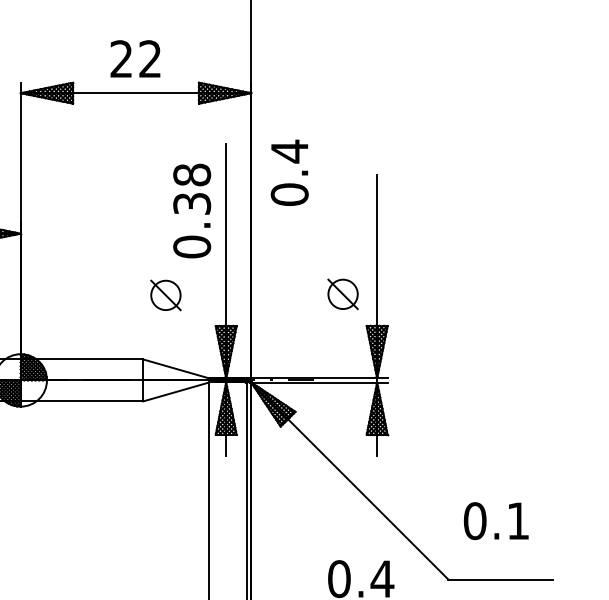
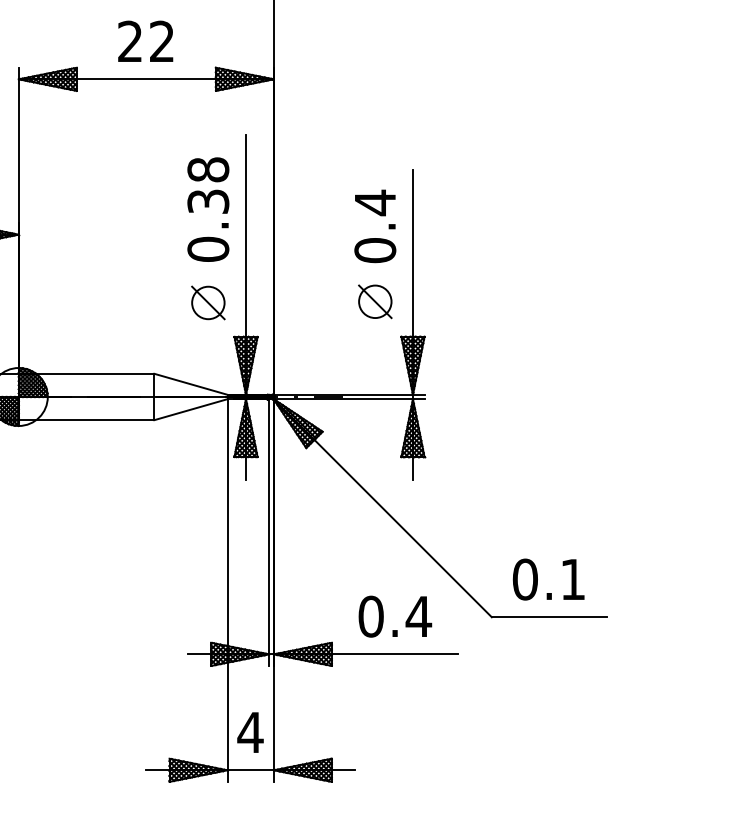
text: (289, 172) -> (375, 226), moved
part: (166, 294) -> (208, 302), moved
text: (496, 521) -> (548, 579), moved

